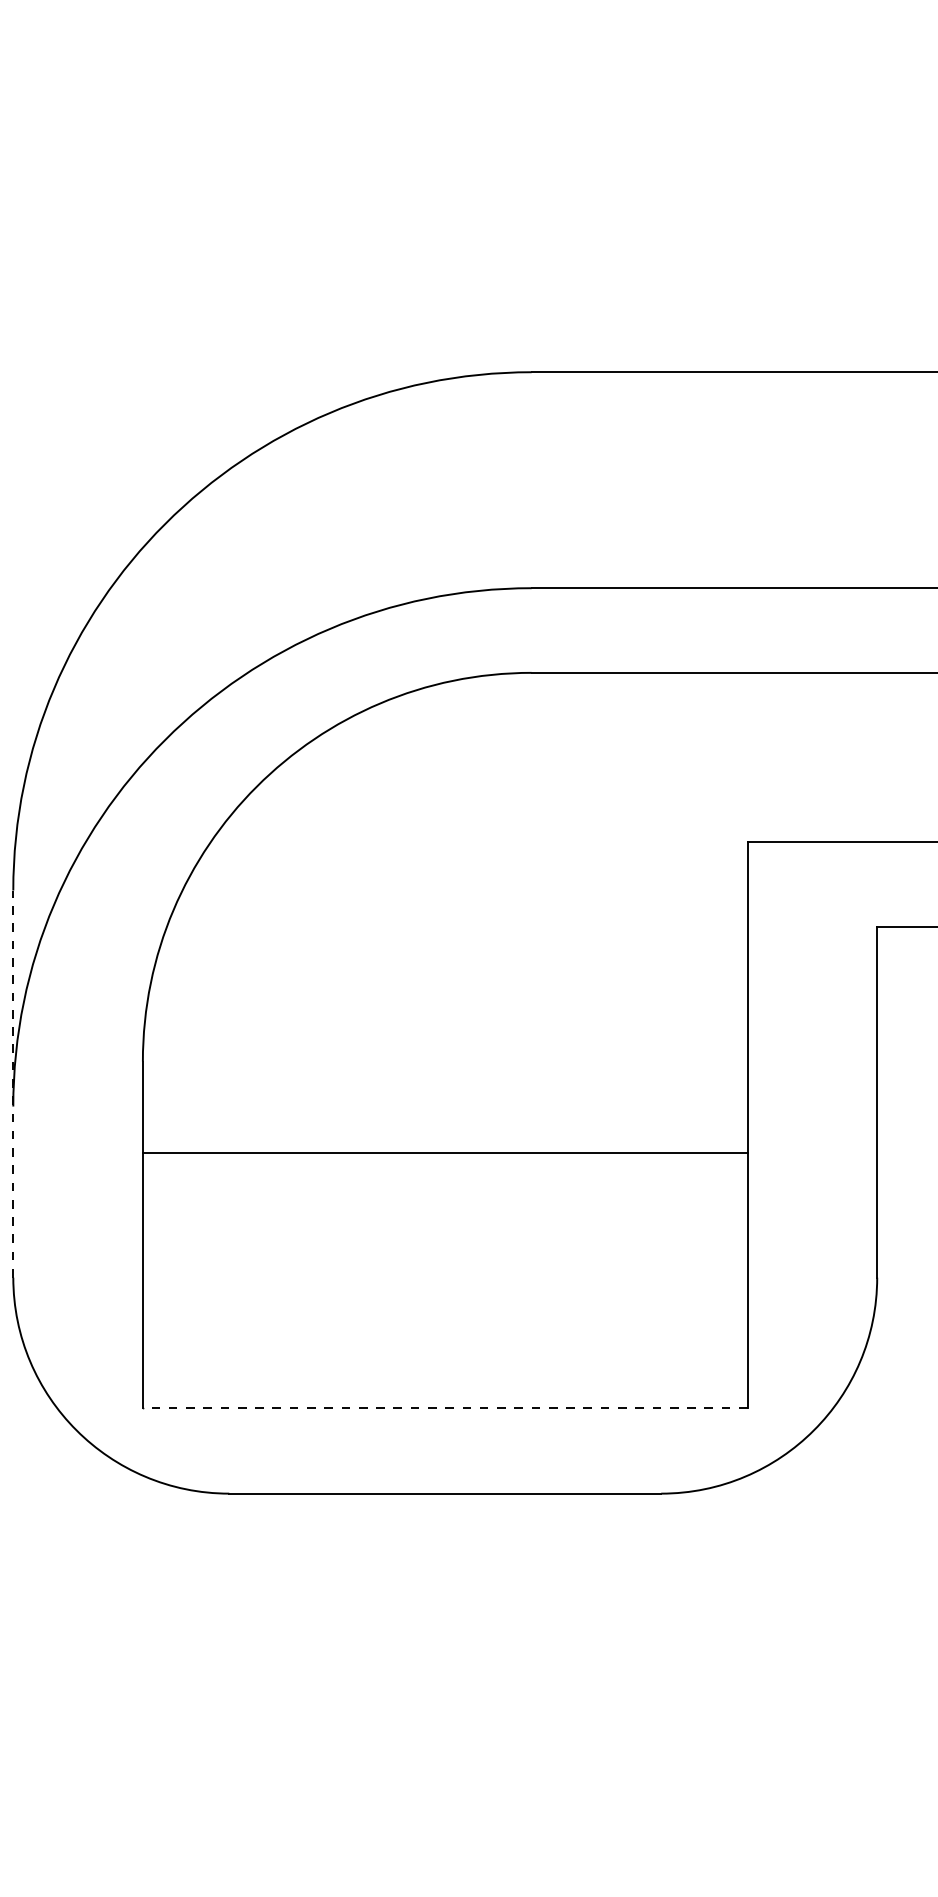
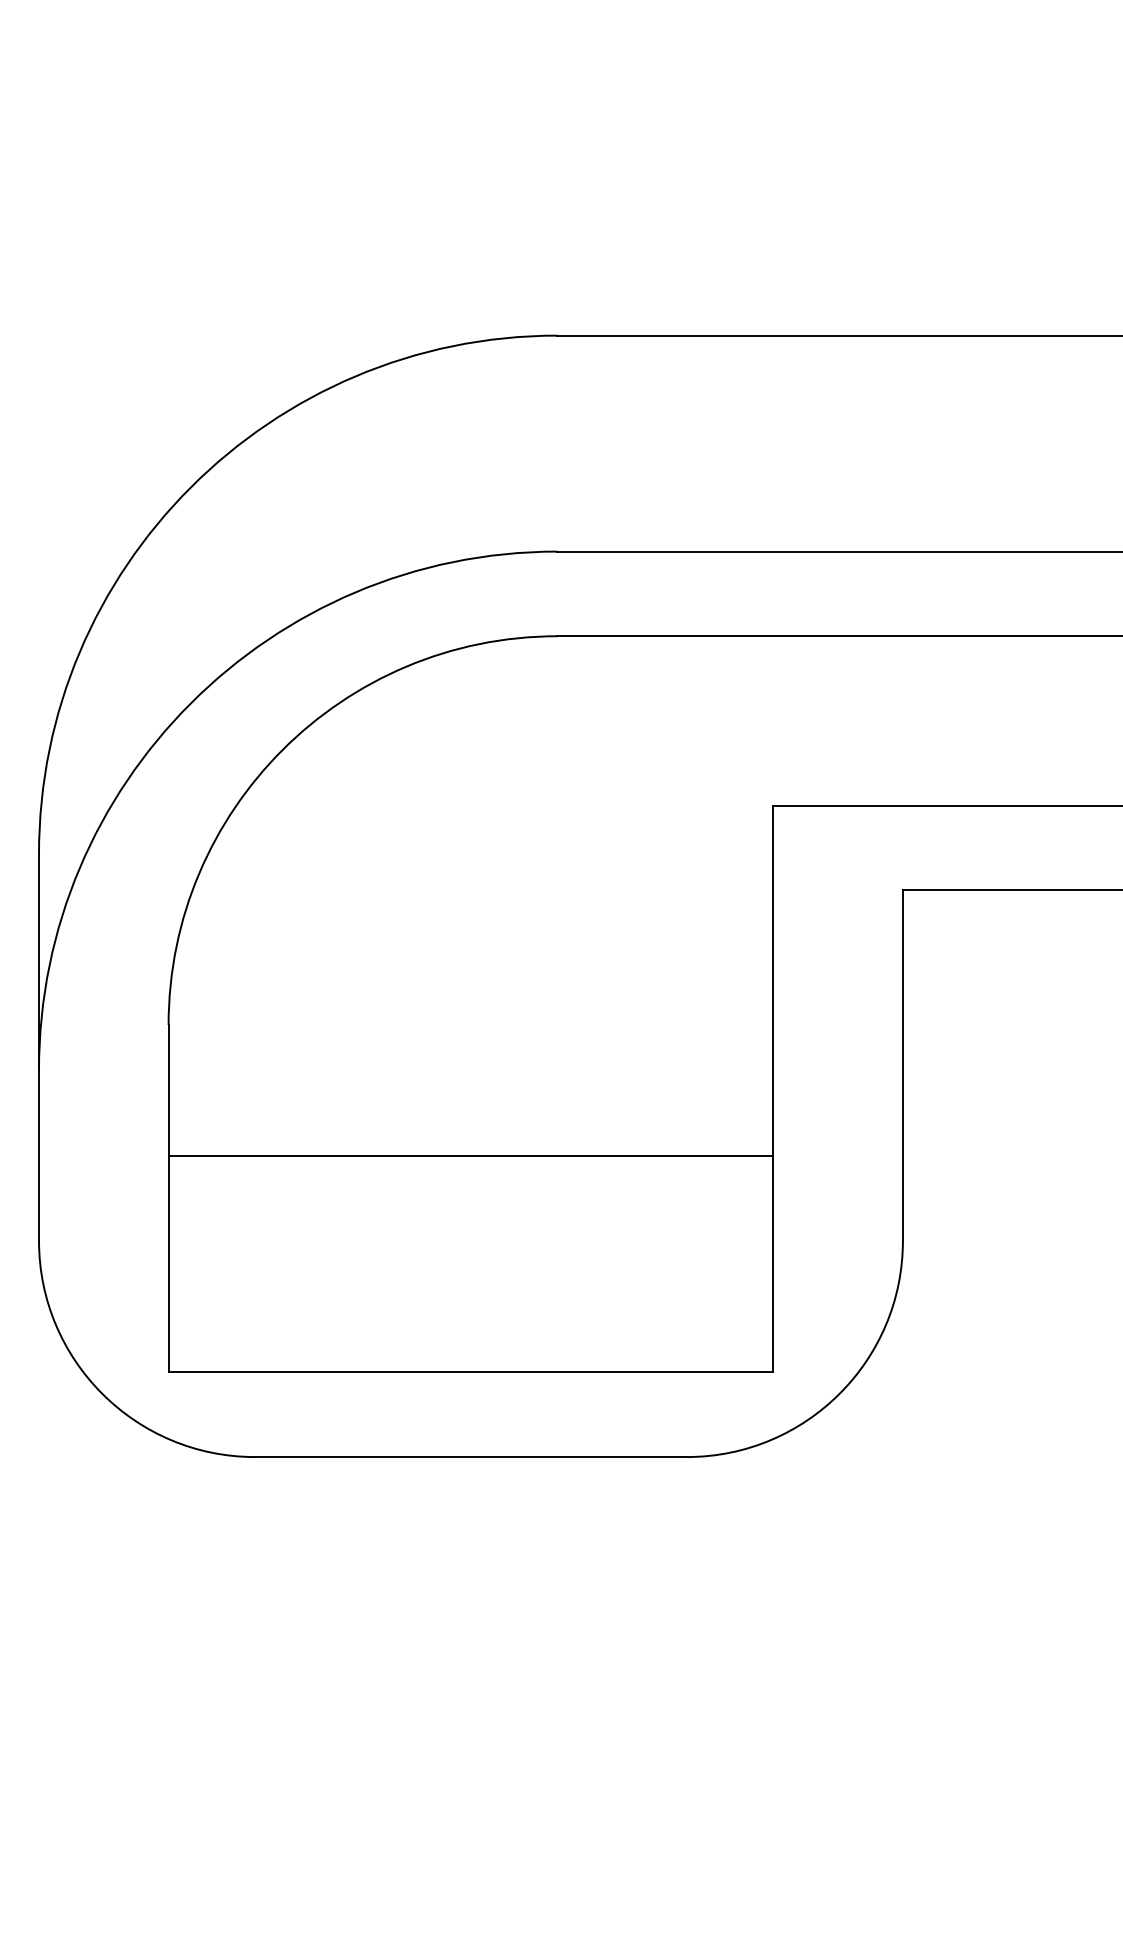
line: (13, 1084) -> (39, 1047), dashed -> solid
line: (444, 1153) -> (470, 1155), moved
line: (444, 1408) -> (470, 1371), dashed -> solid

